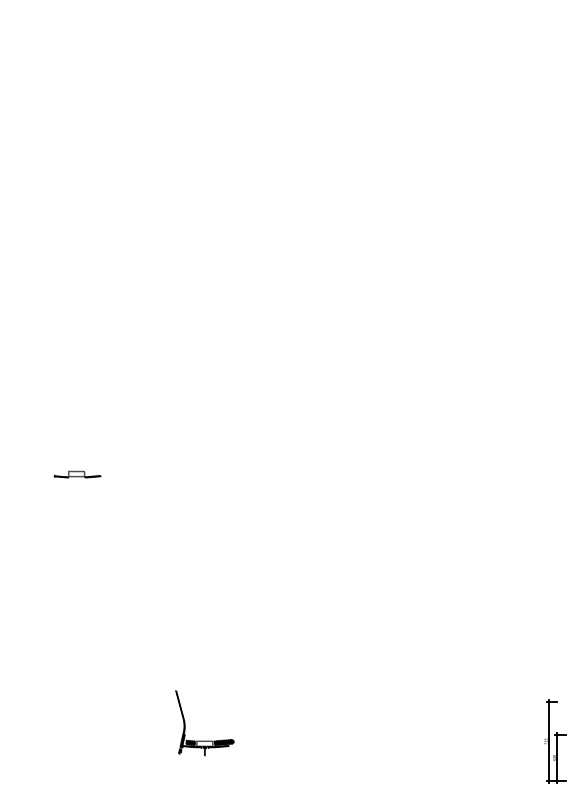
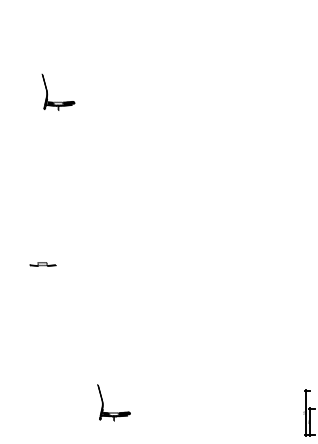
part: (105, 182) -> (58, 101), added

